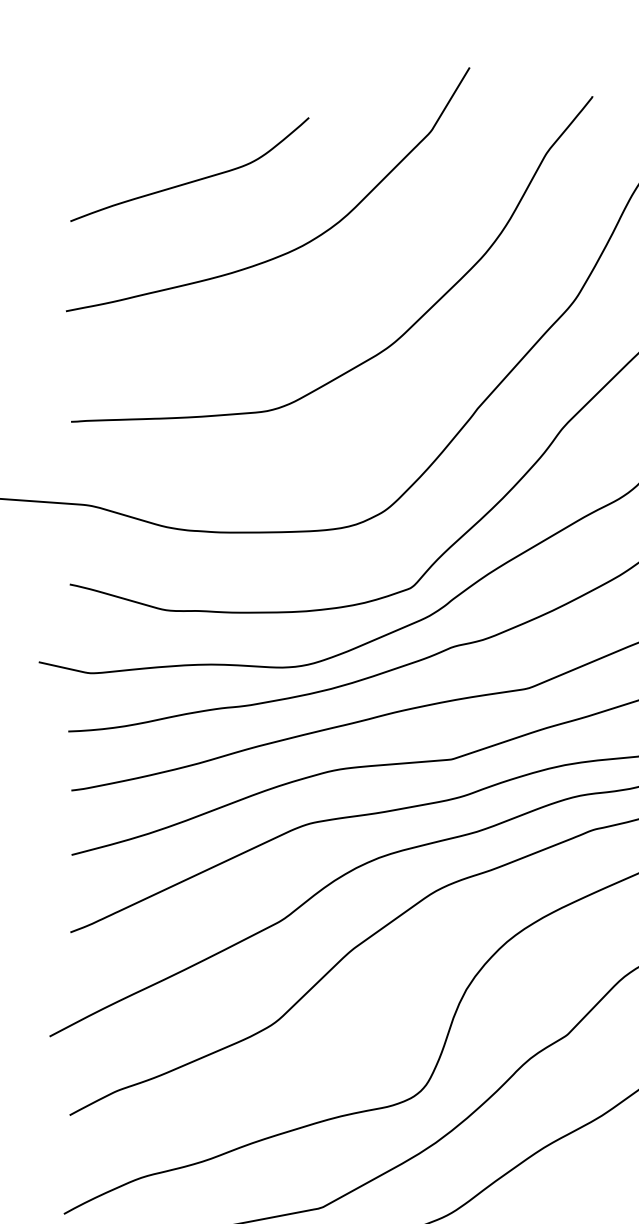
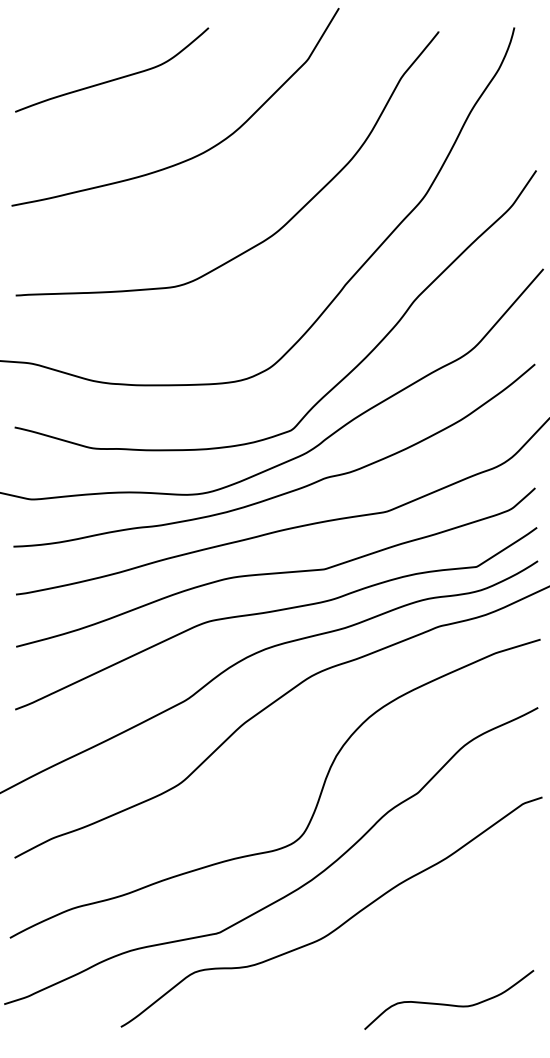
curve: (192, 180) -> (114, 78), moved

